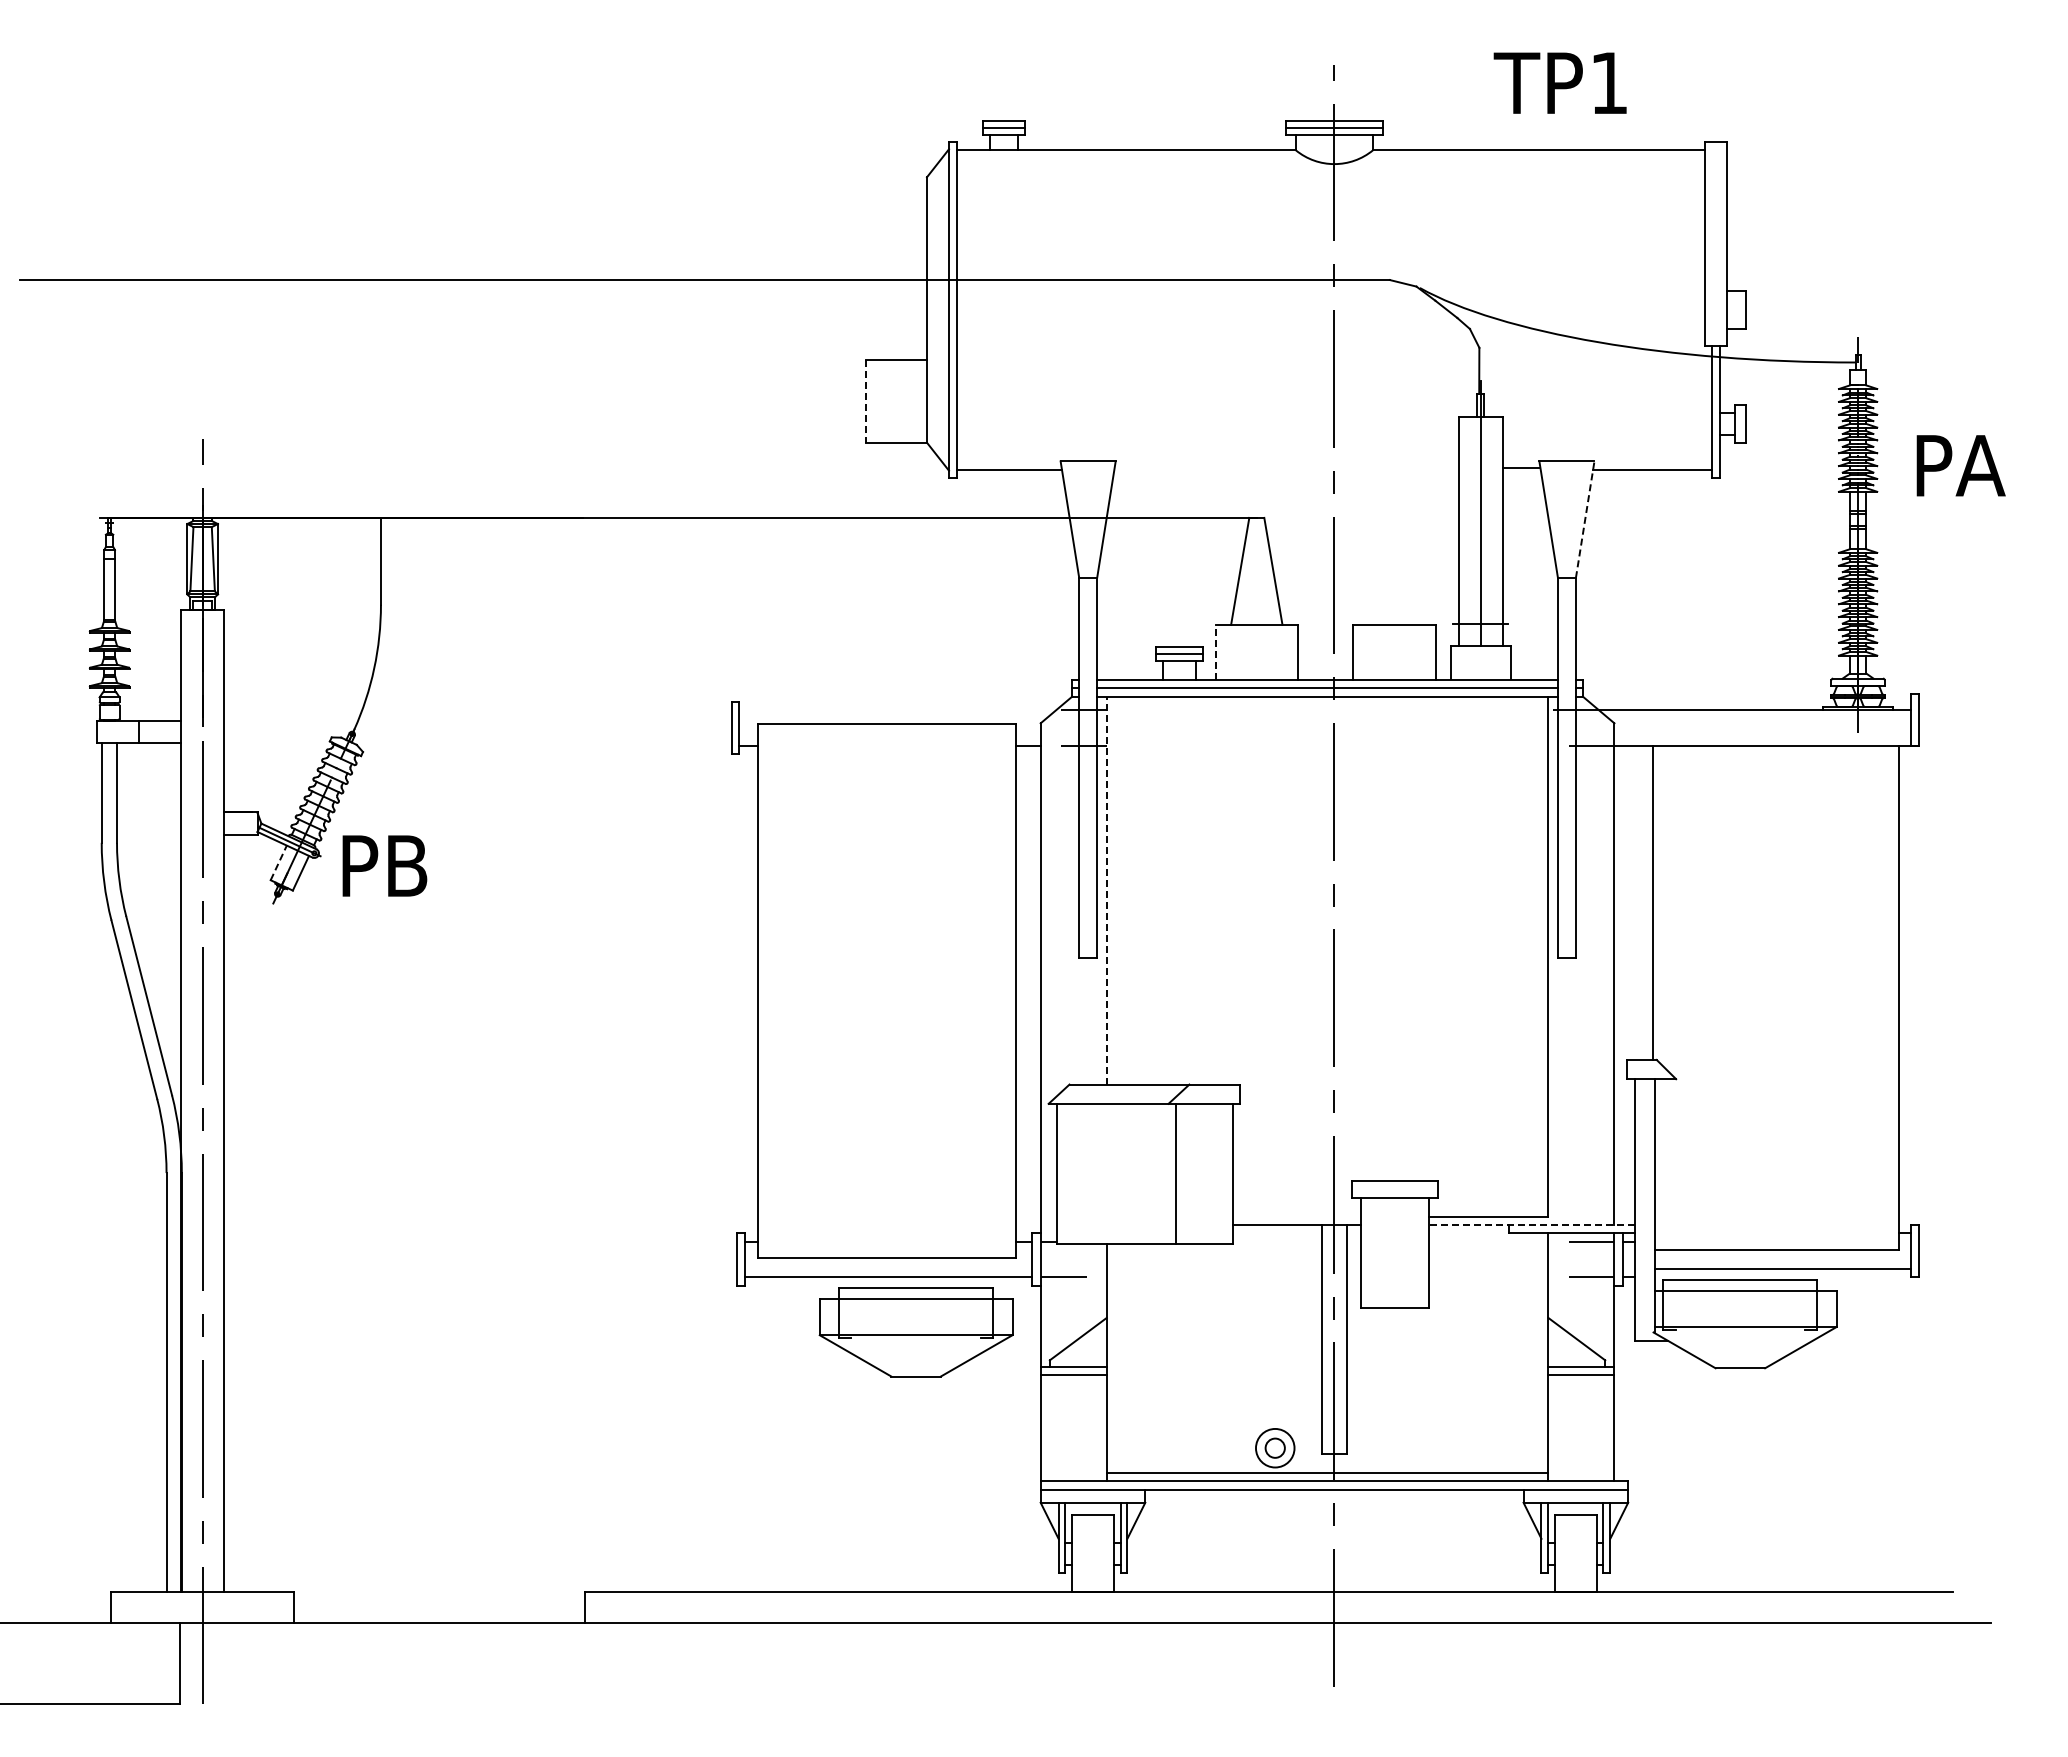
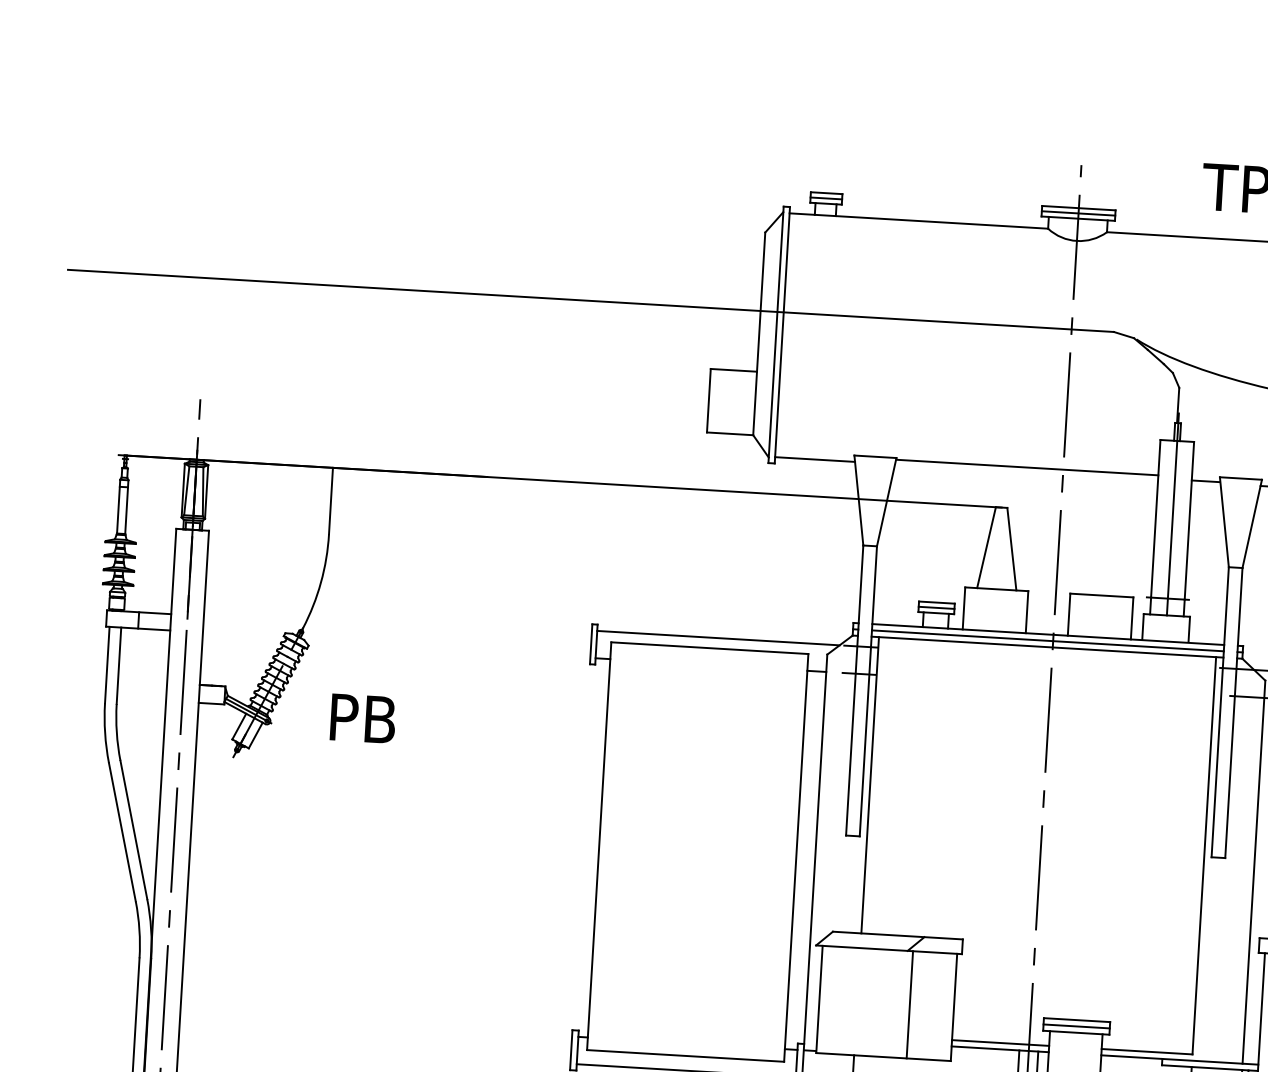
line: (866, 401) -> (708, 400), dashed -> solid
line: (1286, 463) -> (1026, 467), added
line: (1585, 519) -> (1252, 523), dashed -> solid
line: (1215, 652) -> (963, 608), dashed -> solid
line: (897, 710) -> (718, 638), added
line: (278, 862) -> (239, 726), dashed -> solid
text: (384, 865) -> (362, 718), moved
line: (1106, 890) -> (869, 785), dashed -> solid
line: (1394, 1189) -> (1076, 1026), added
line: (1296, 1216) -> (1000, 1042), added
line: (1532, 1225) -> (1180, 1060), dashed -> solid

